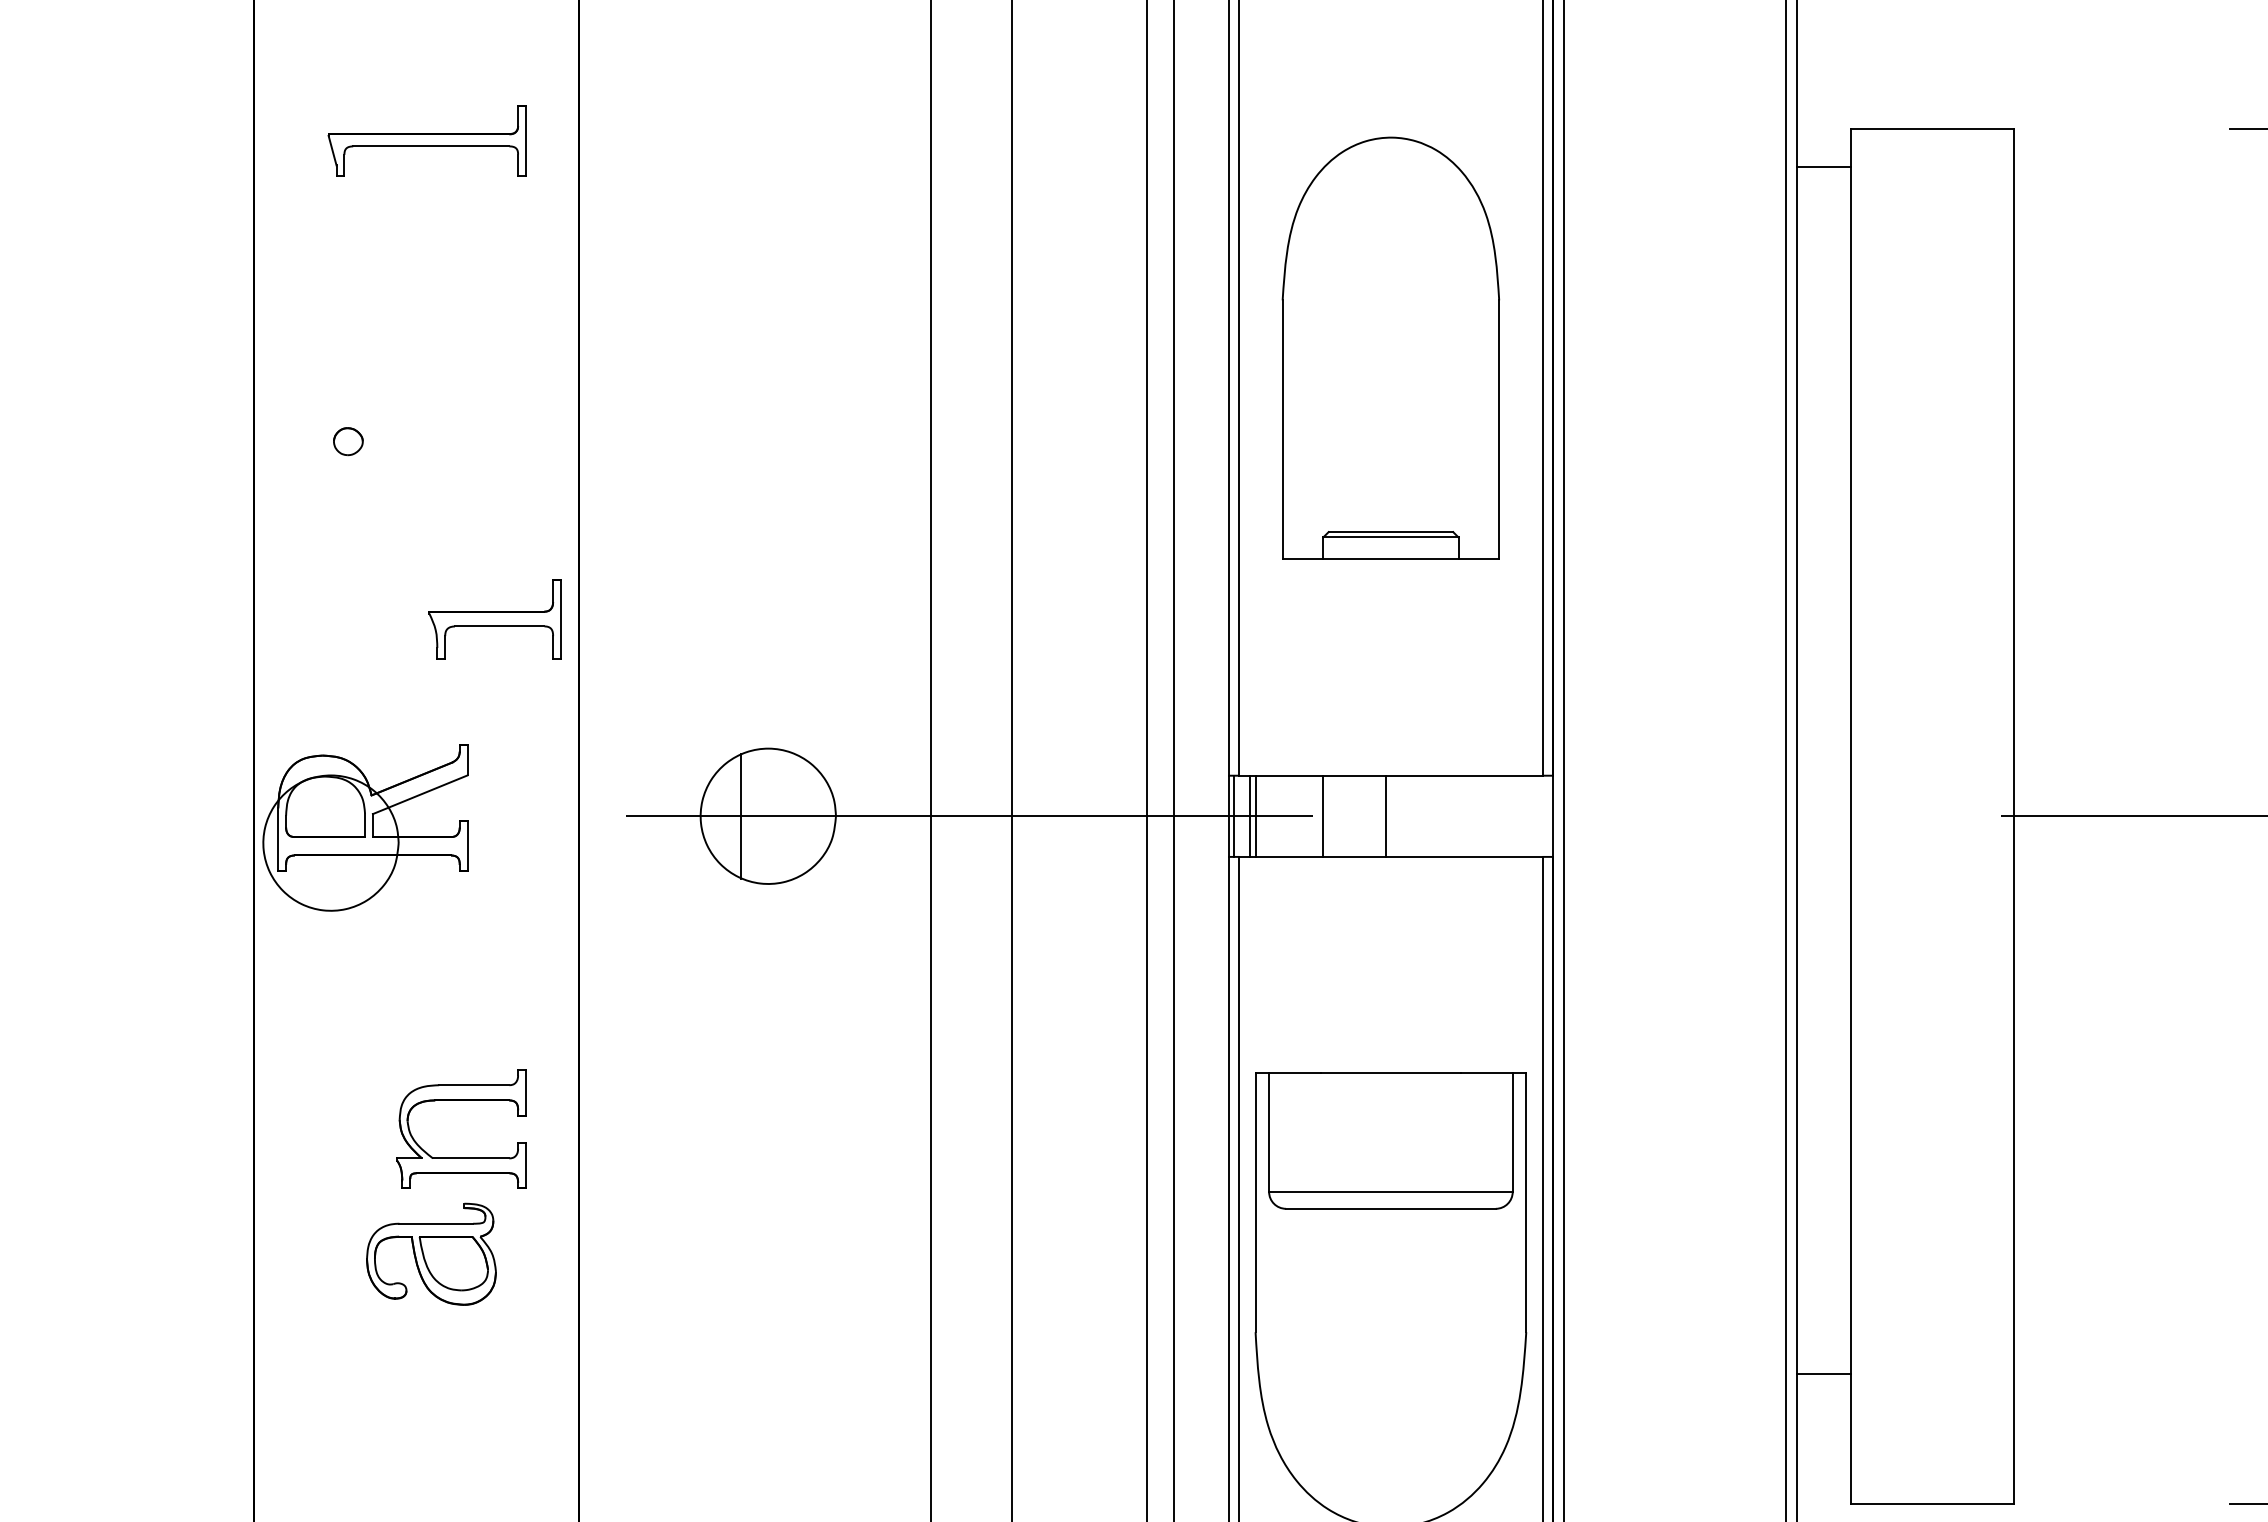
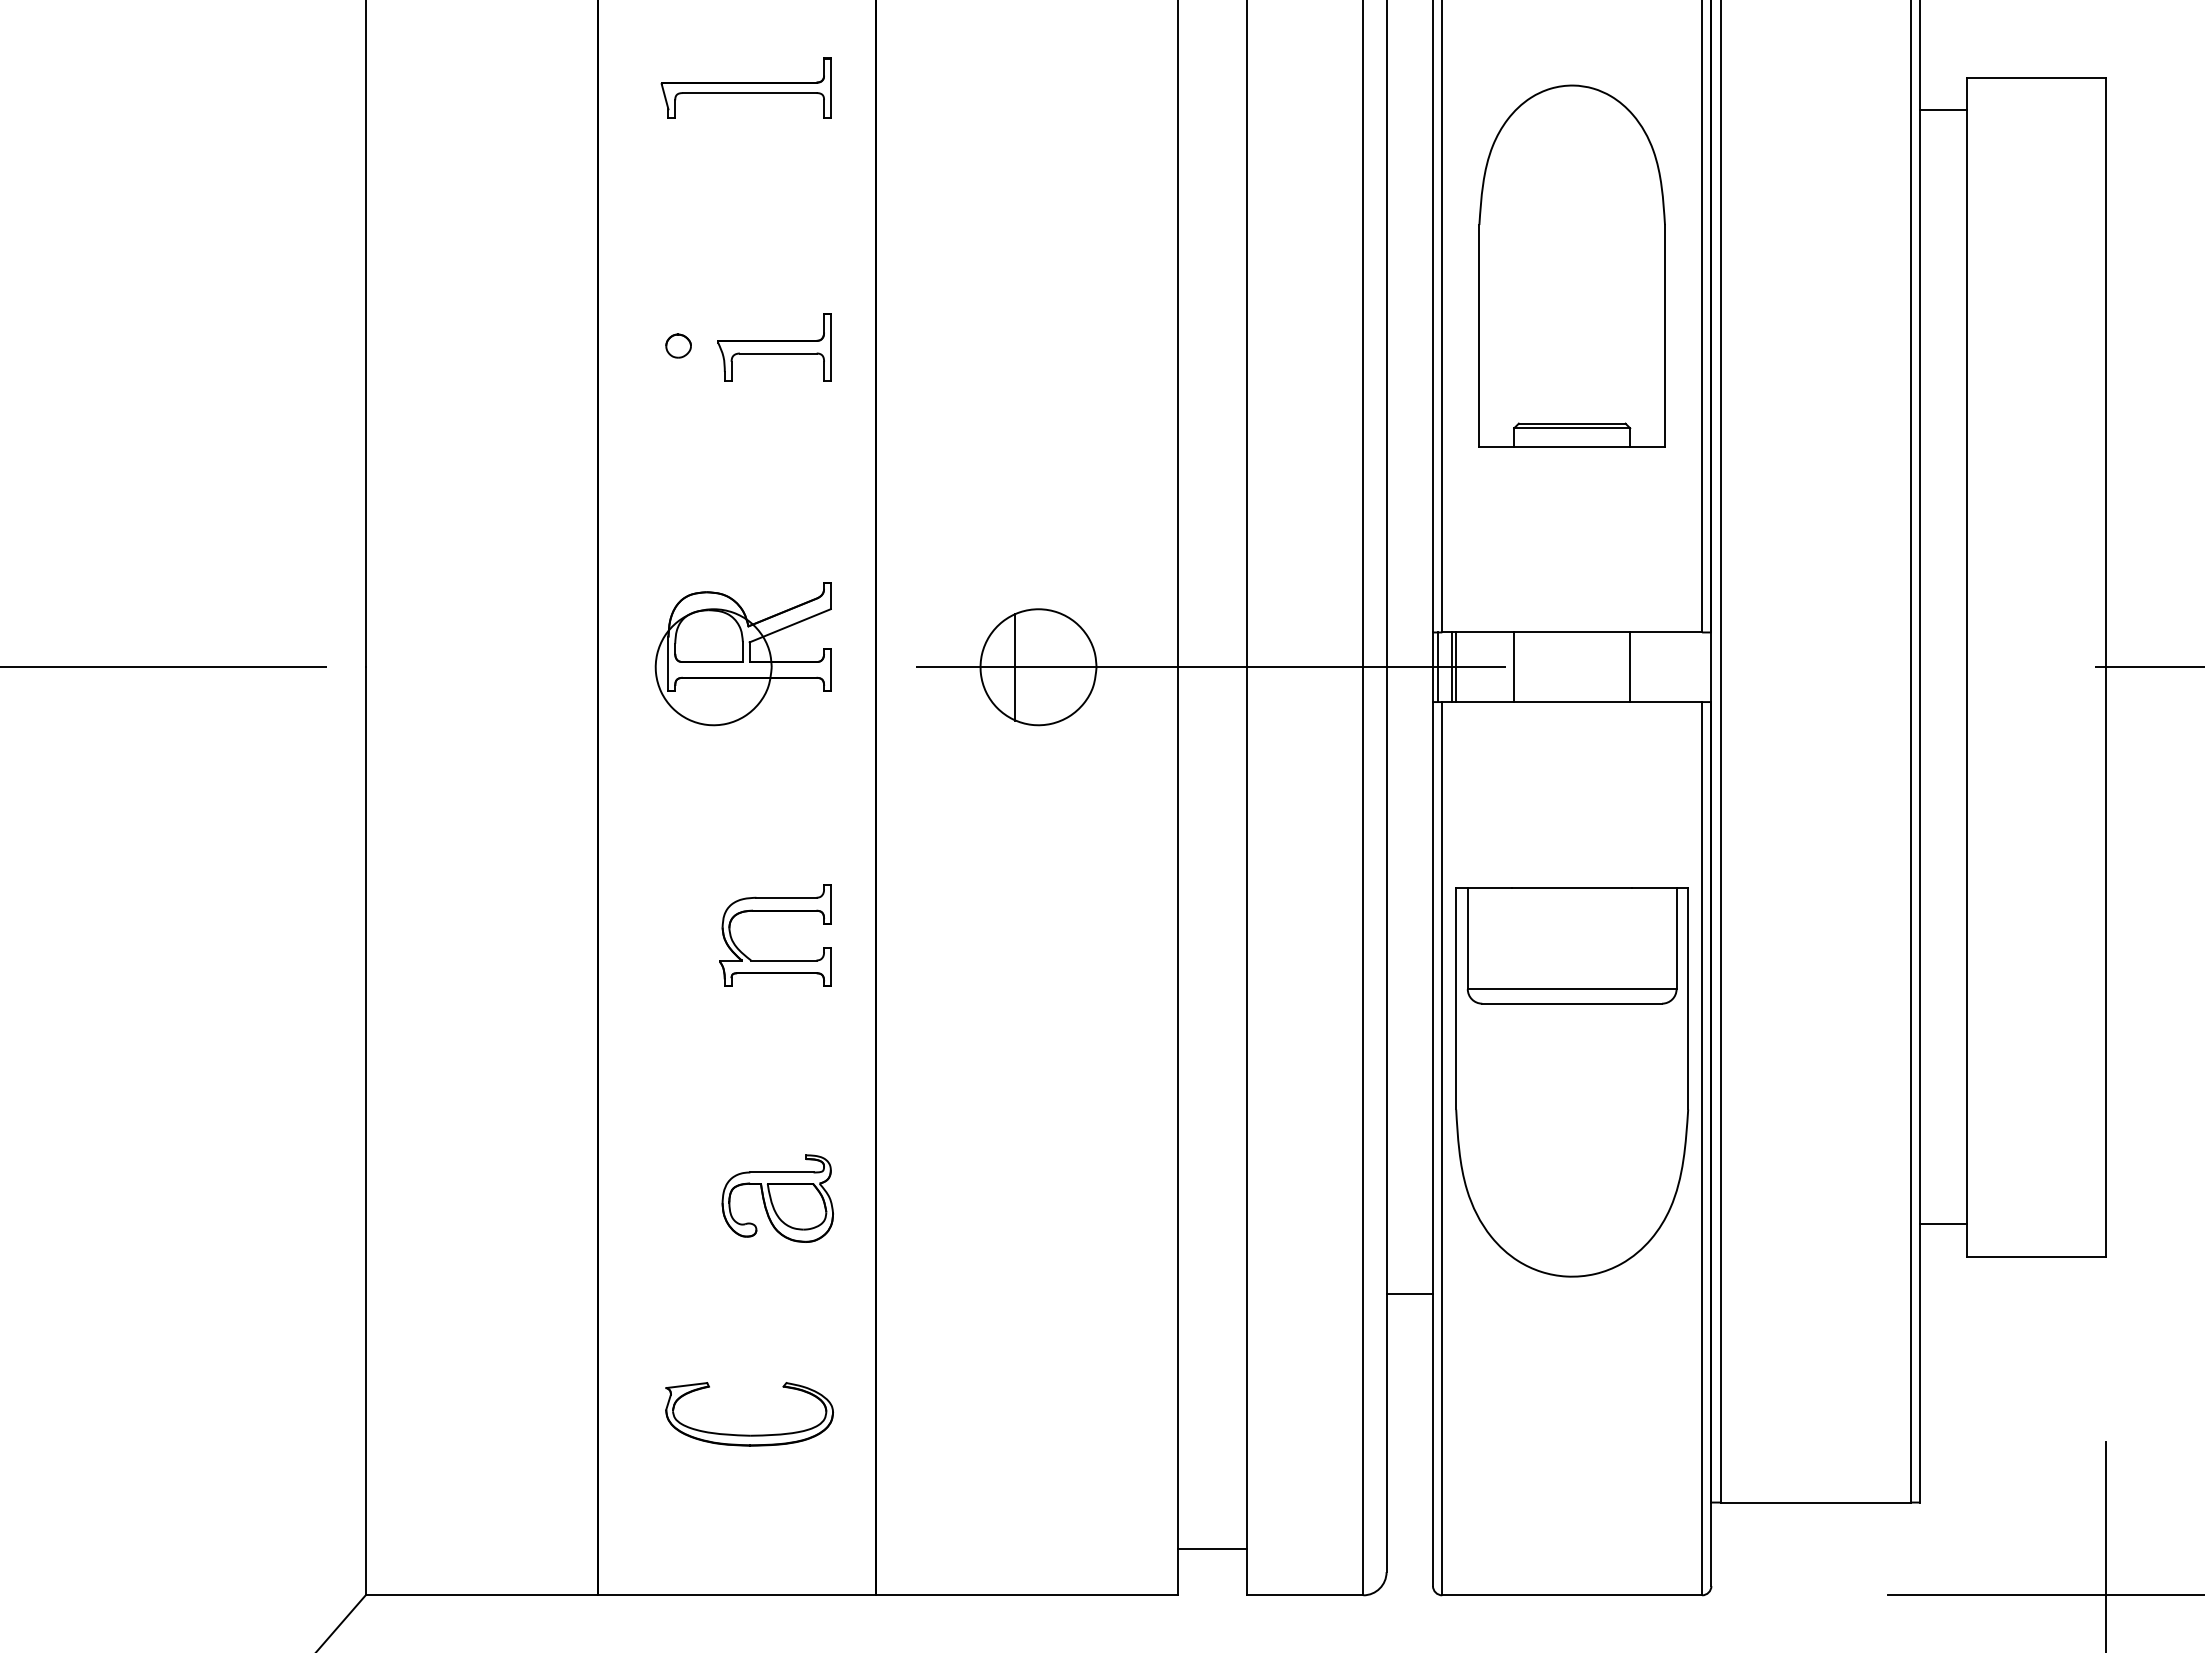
part: (495, 619) -> (774, 347), moved
line: (1386, 816) -> (1630, 667), moved
part: (364, 828) -> (742, 654), moved
part: (431, 1254) -> (777, 1198), moved
line: (1824, 1374) -> (1943, 1224), moved

